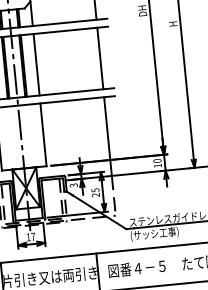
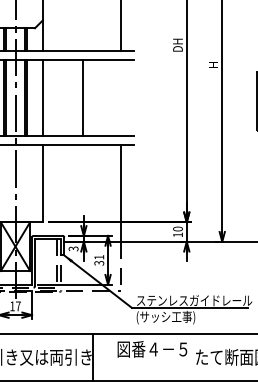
line: (99, 58) -> (82, 97), moved
text: (95, 192) -> (99, 260), 25 -> 31
text: (137, 268) -> (152, 349), moved

